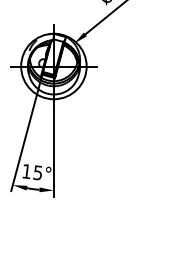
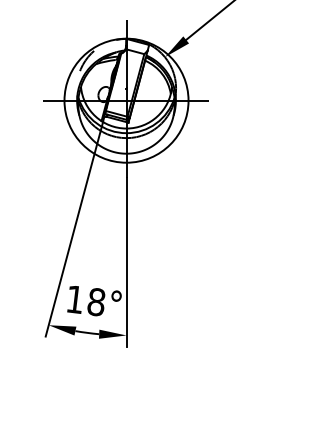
text: (37, 172) -> (95, 301), 15° -> 18°

